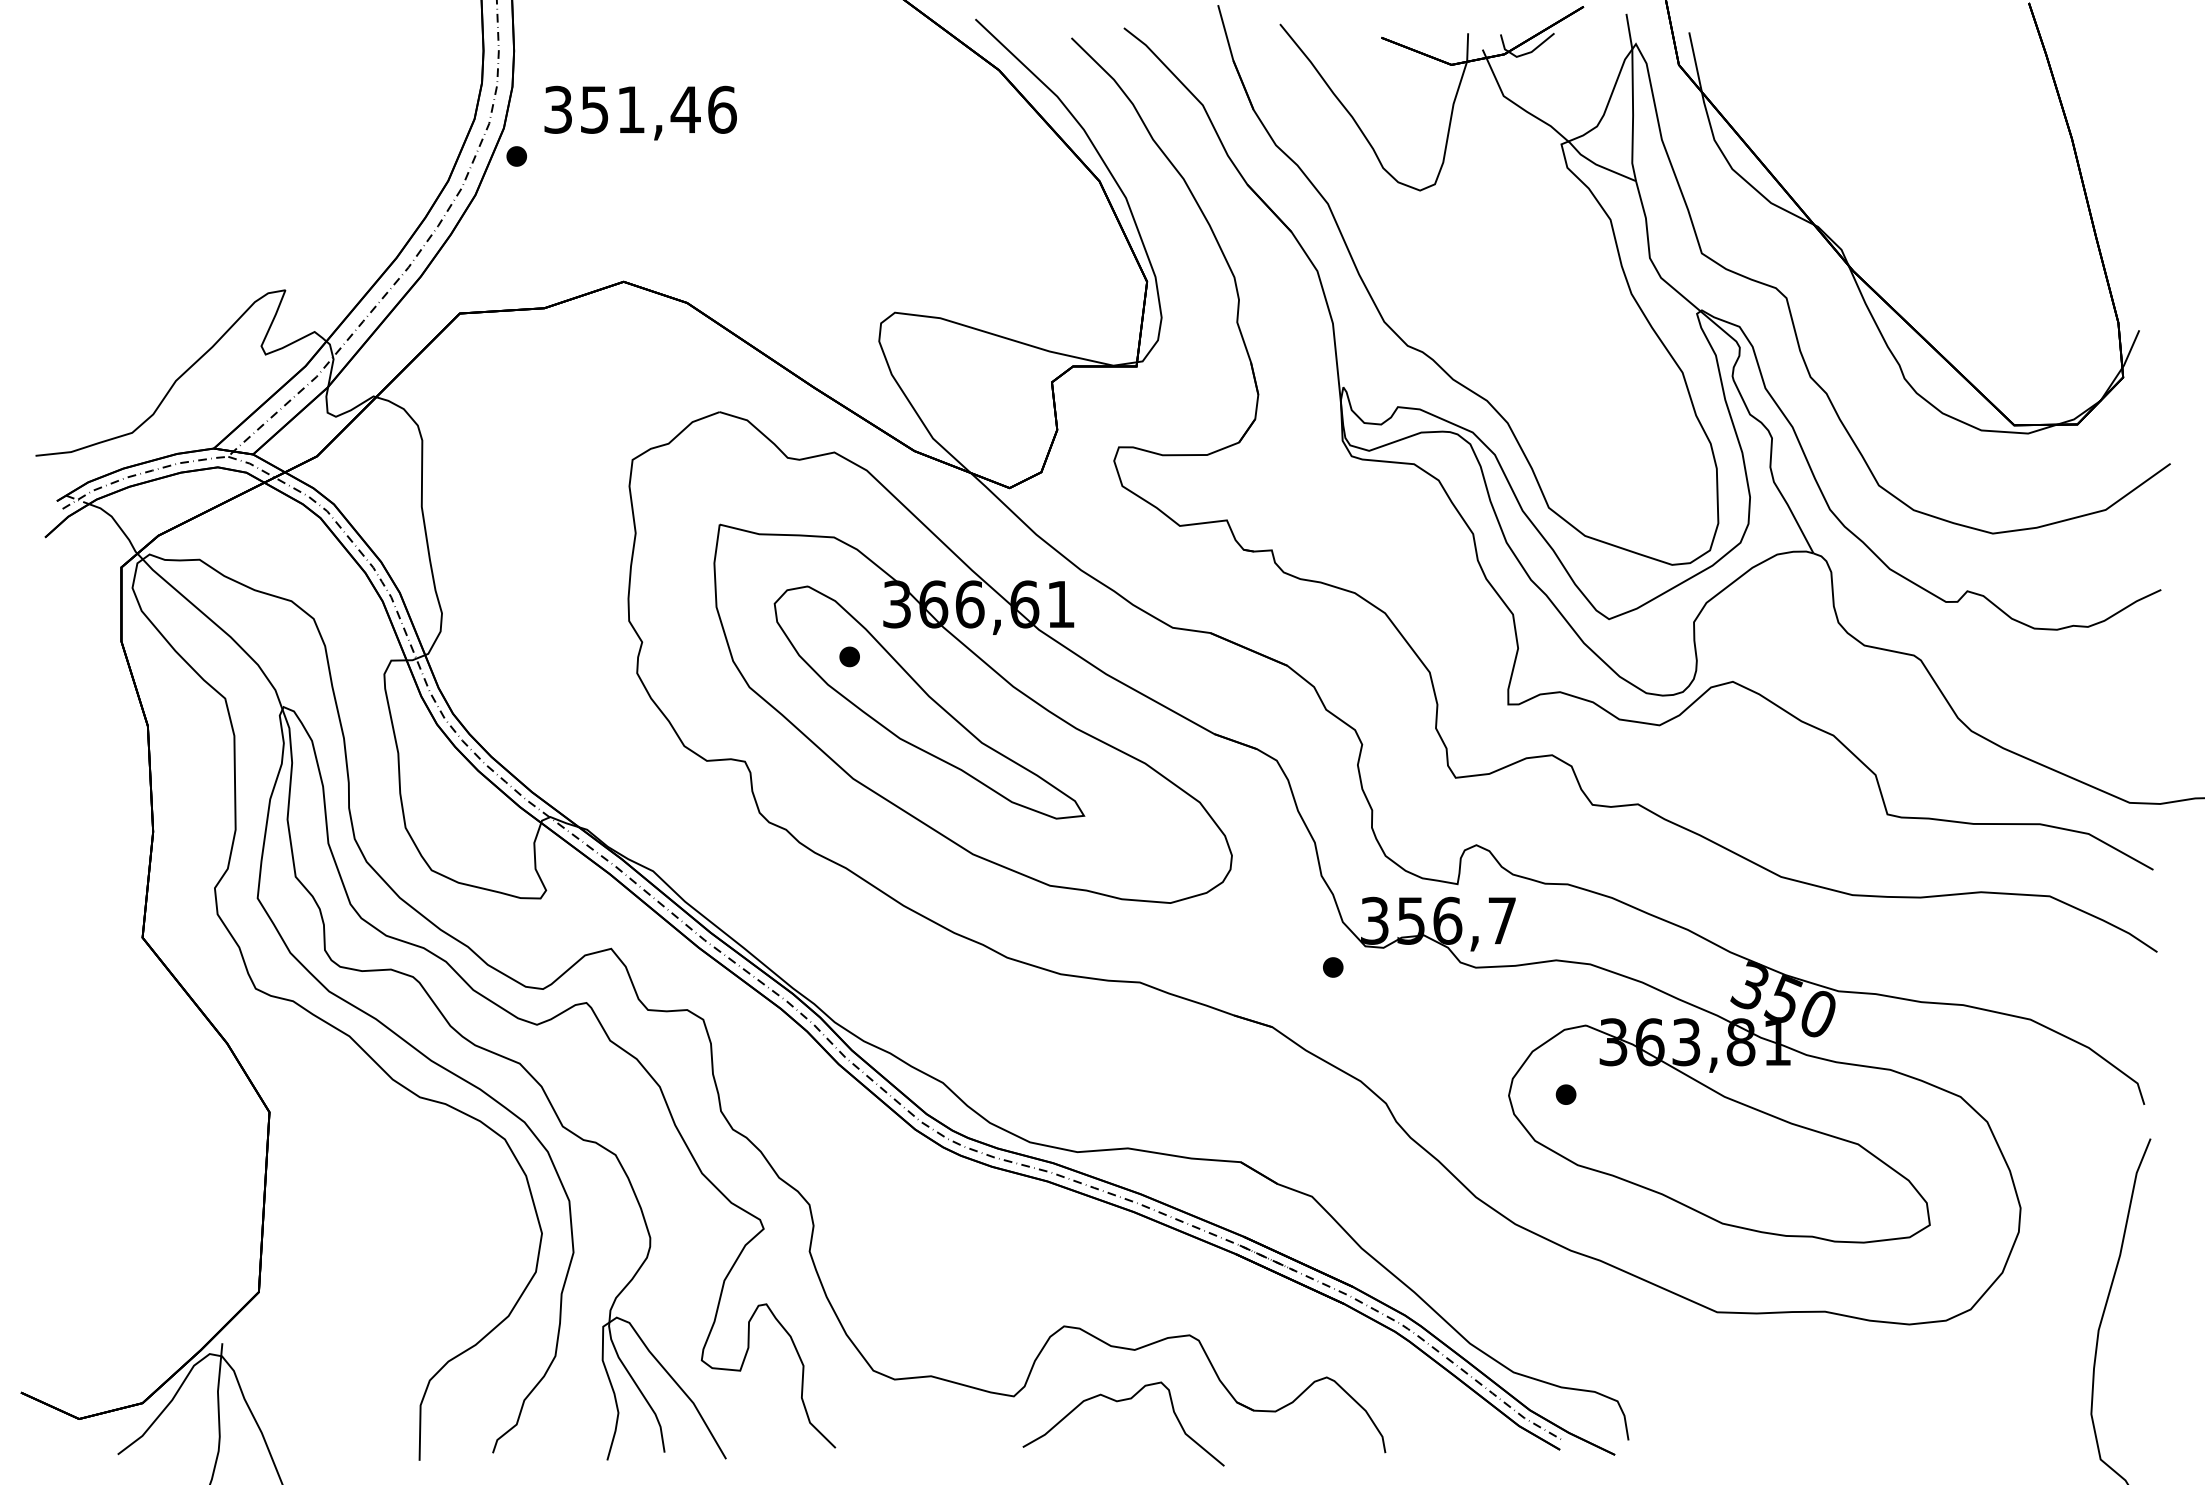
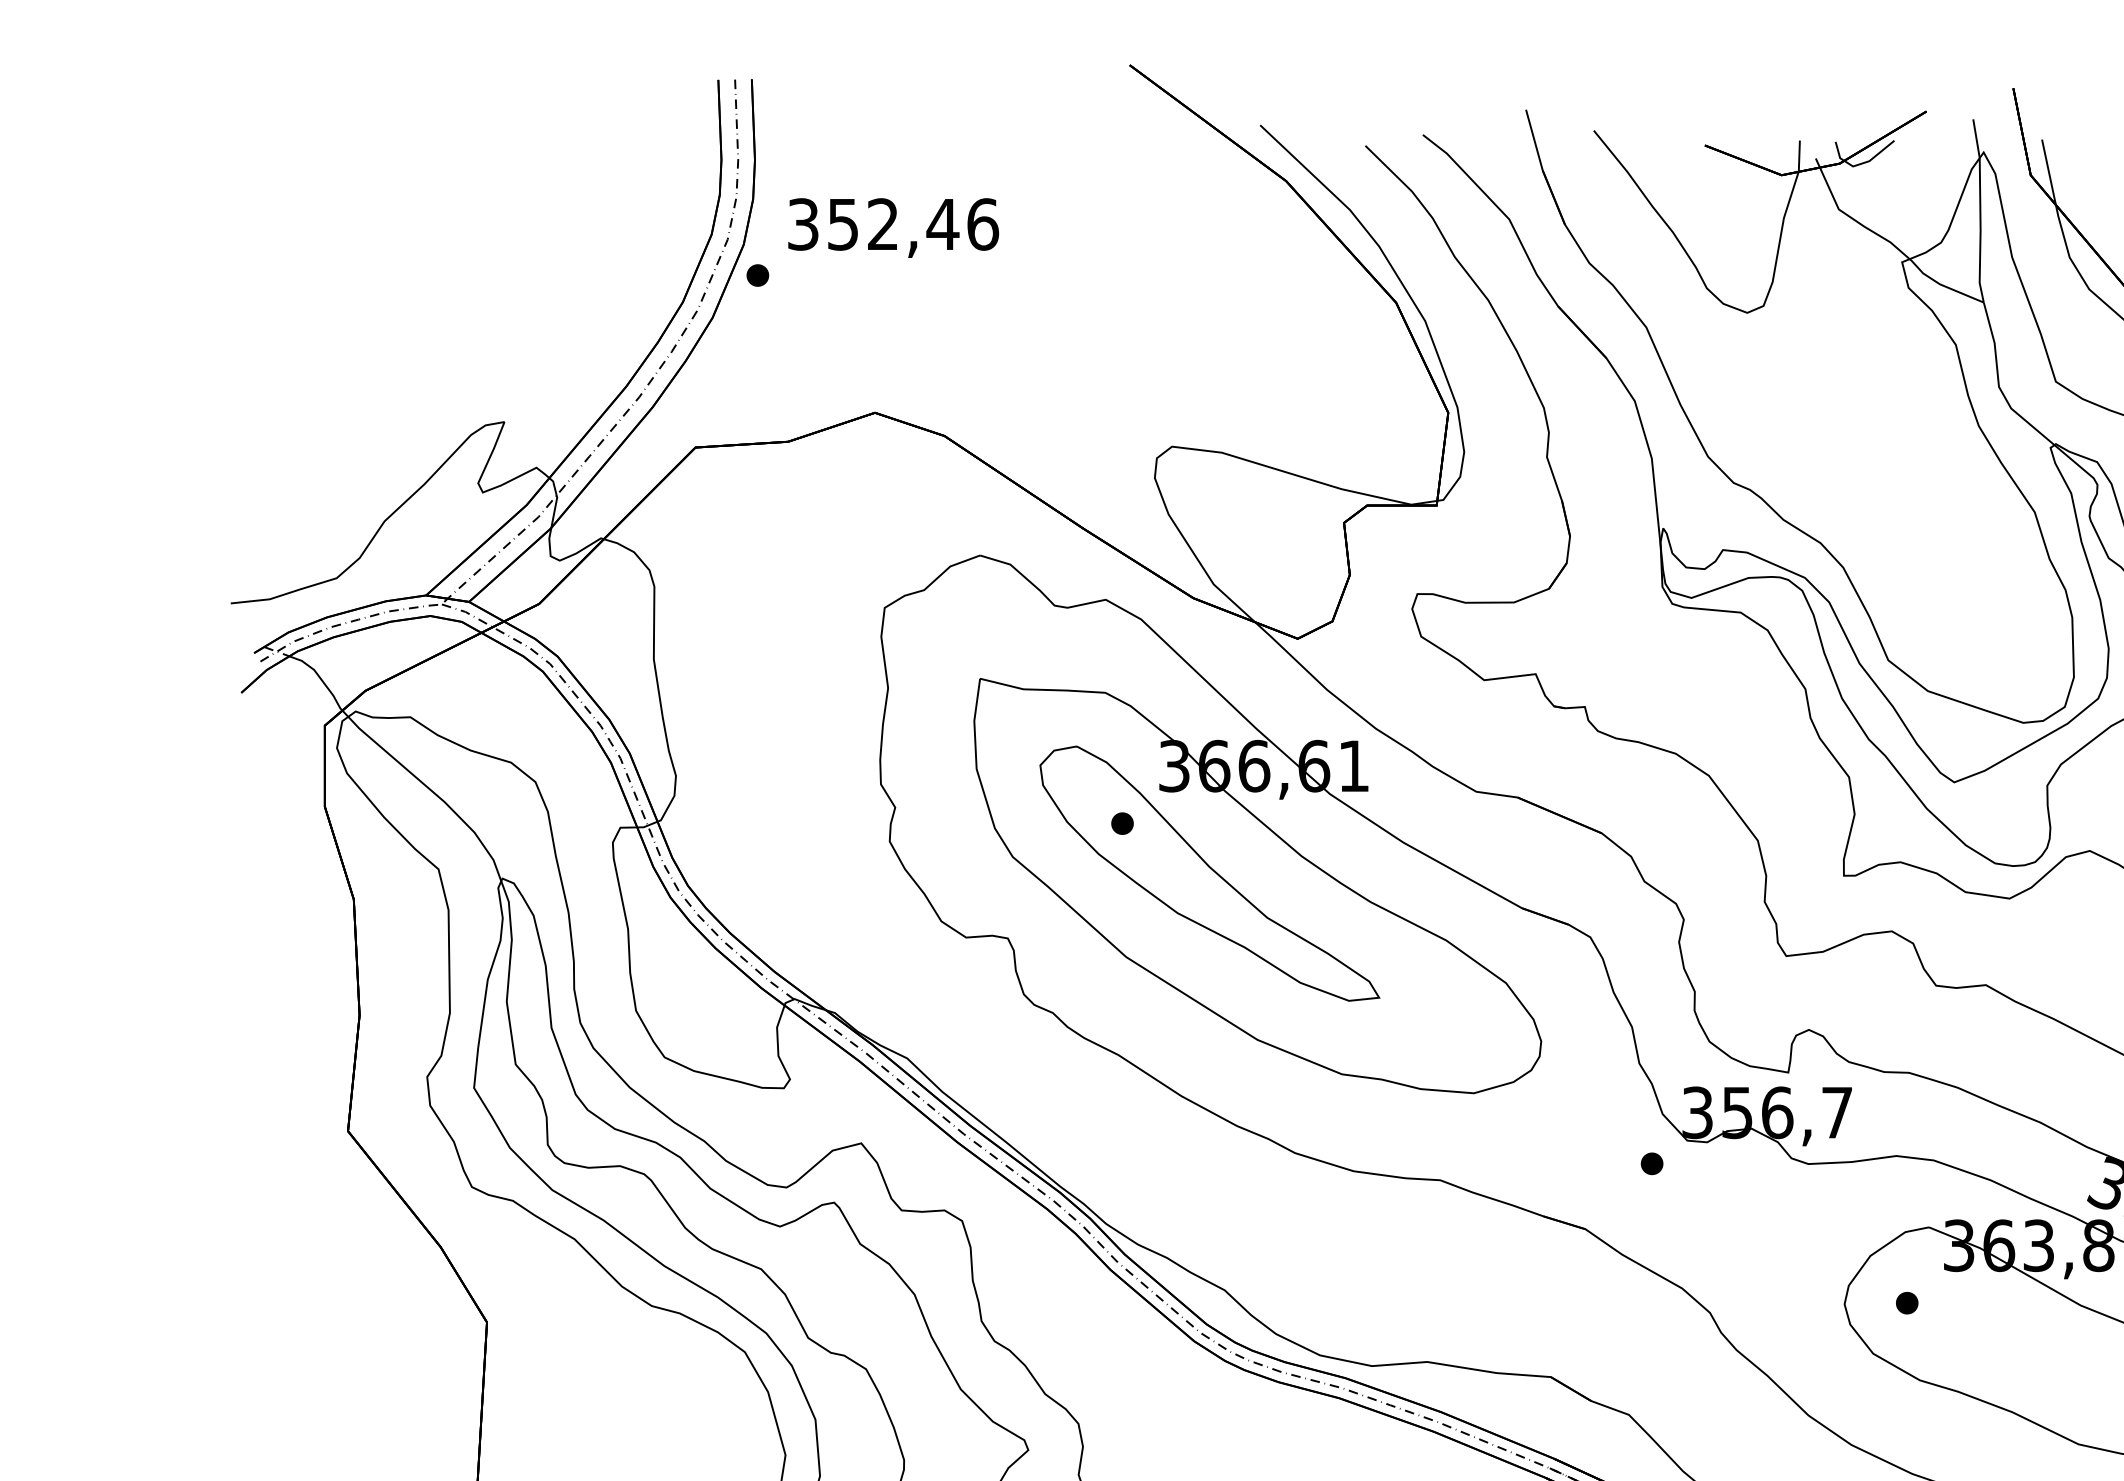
text: (630, 108) -> (882, 222), 351,46 -> 352,46

